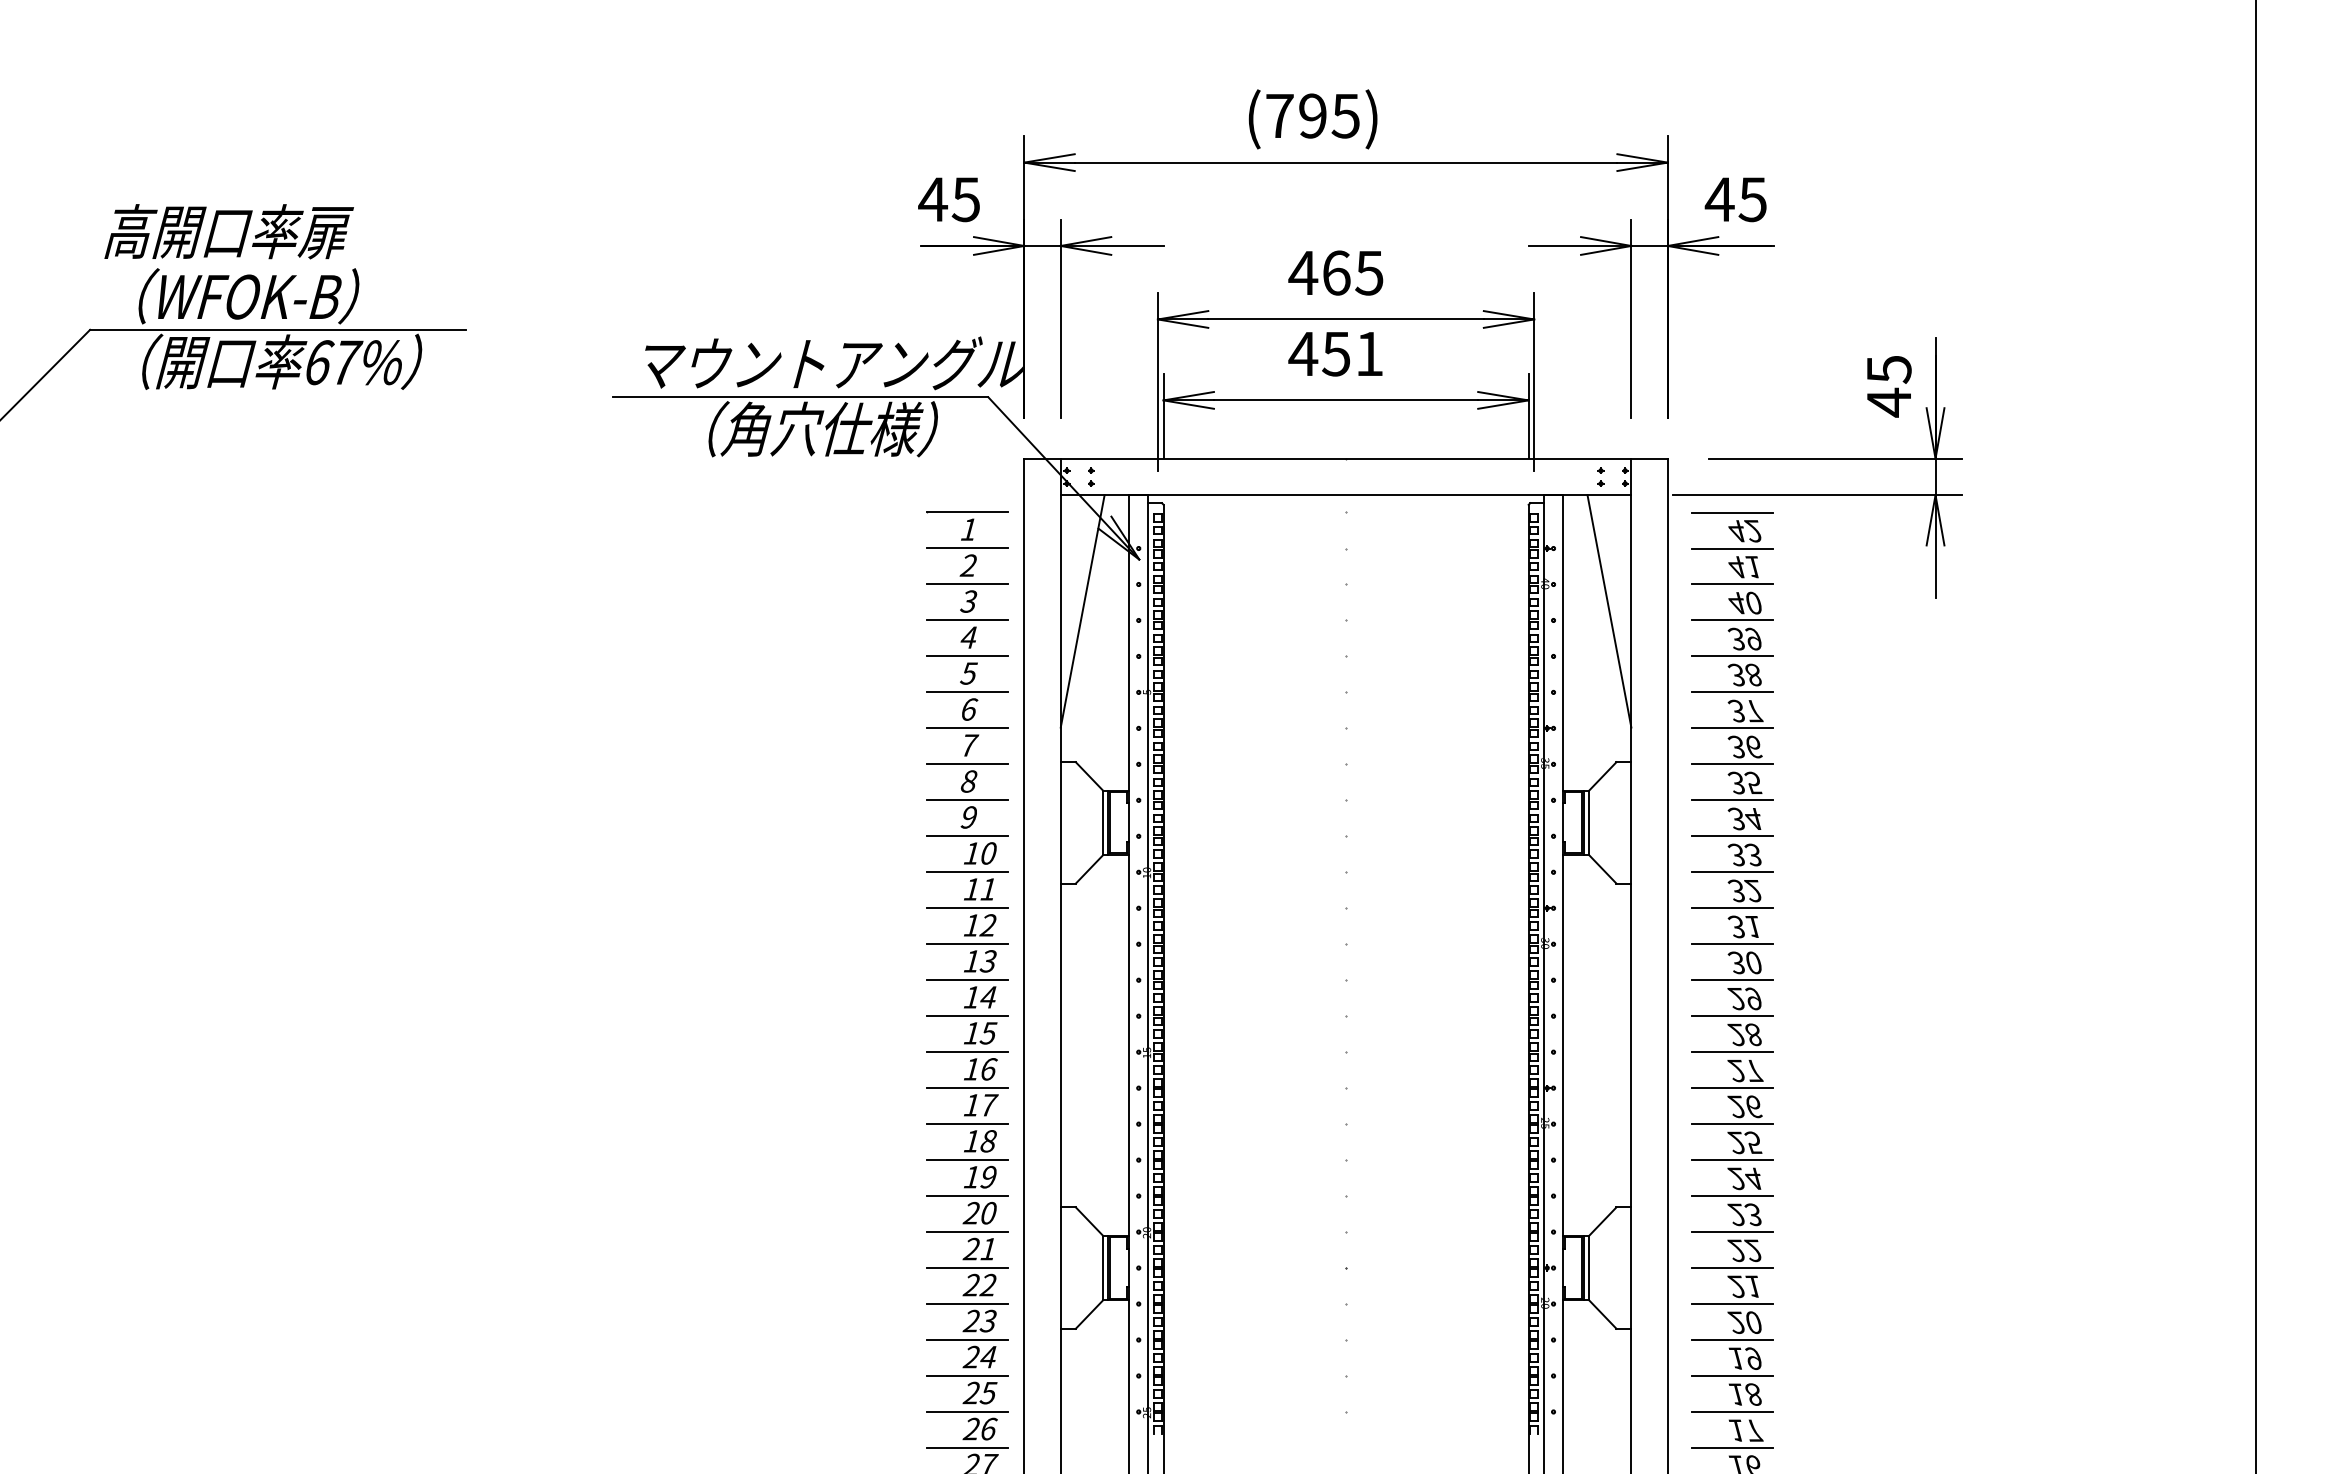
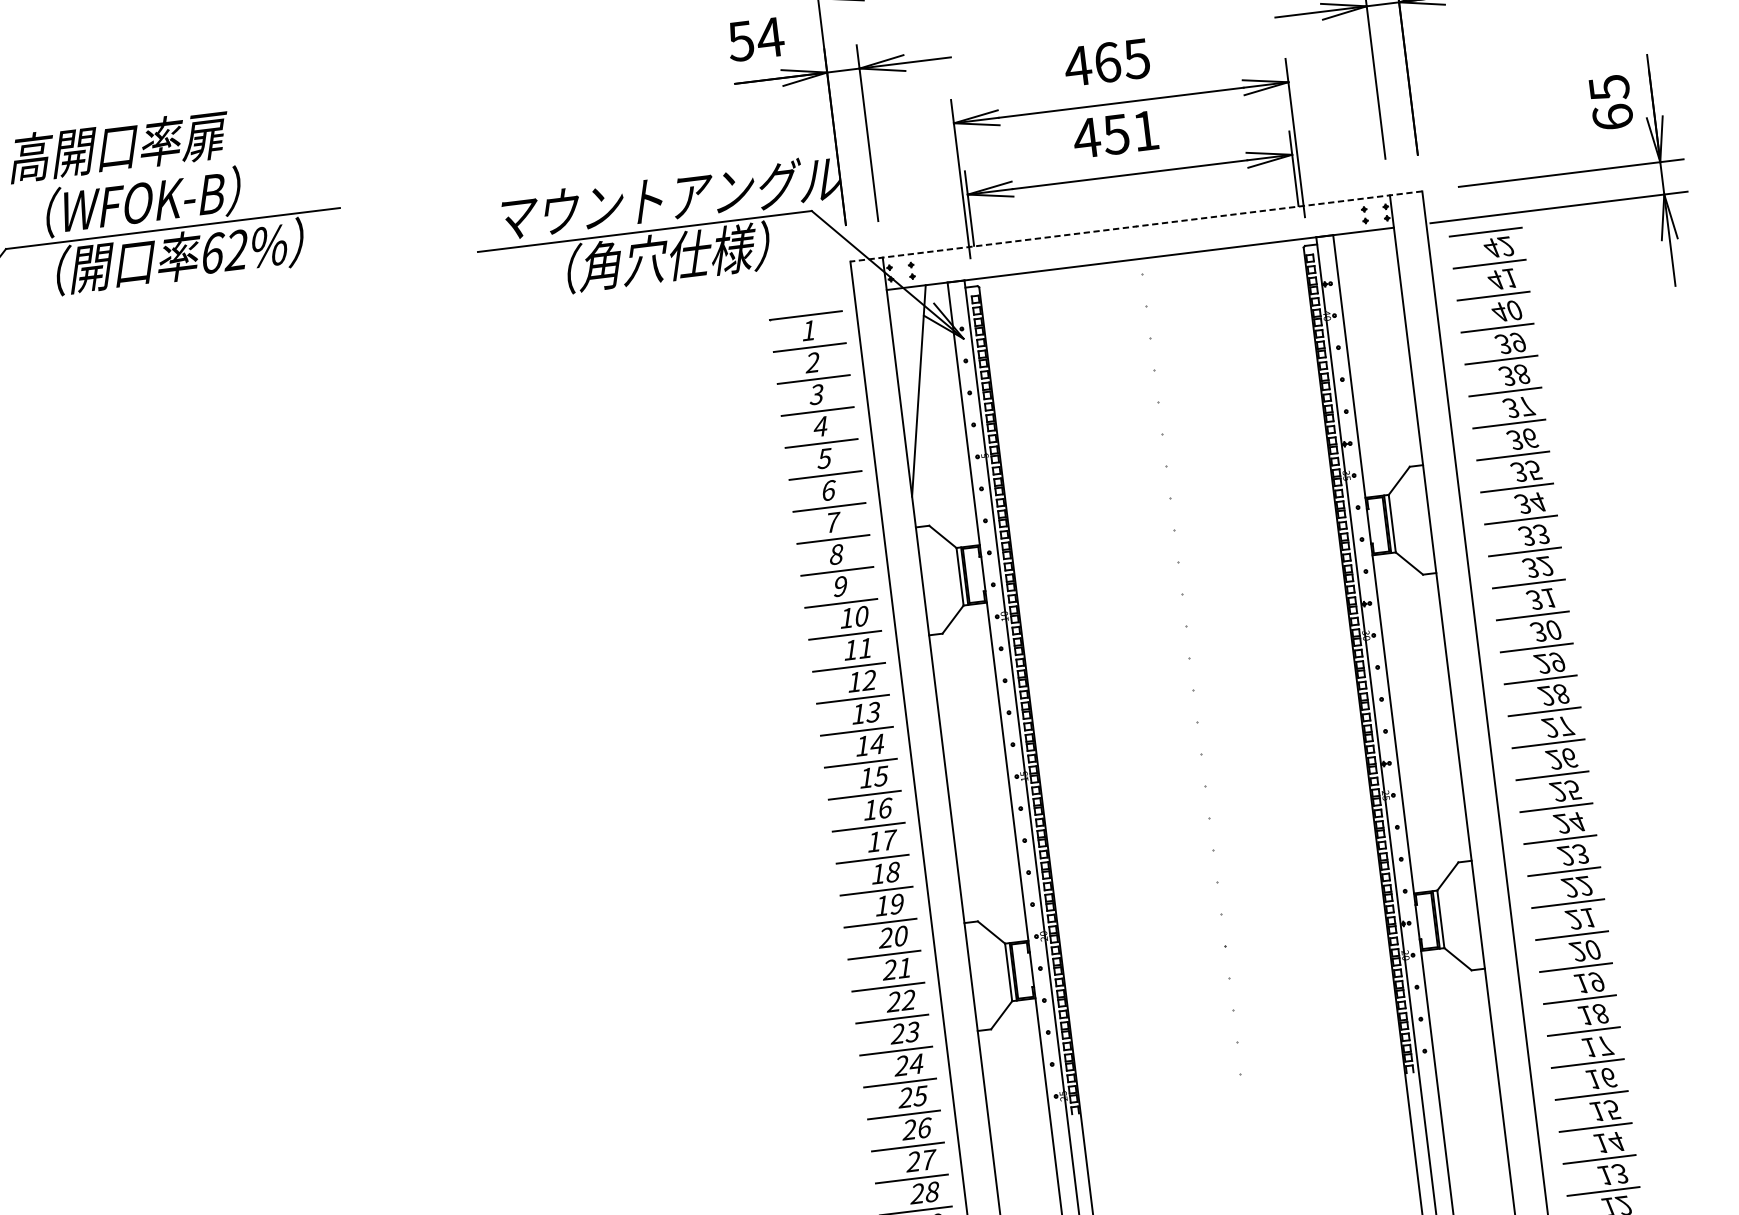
text: (949, 199) -> (755, 39), 45 -> 54
text: (346, 362) -> (237, 250), 67% -> 62%
text: (1888, 402) -> (1612, 117), 45 -> 65
line: (1346, 458) -> (1136, 226), solid -> dashed
line: (1609, 611) -> (1387, 333), removed

